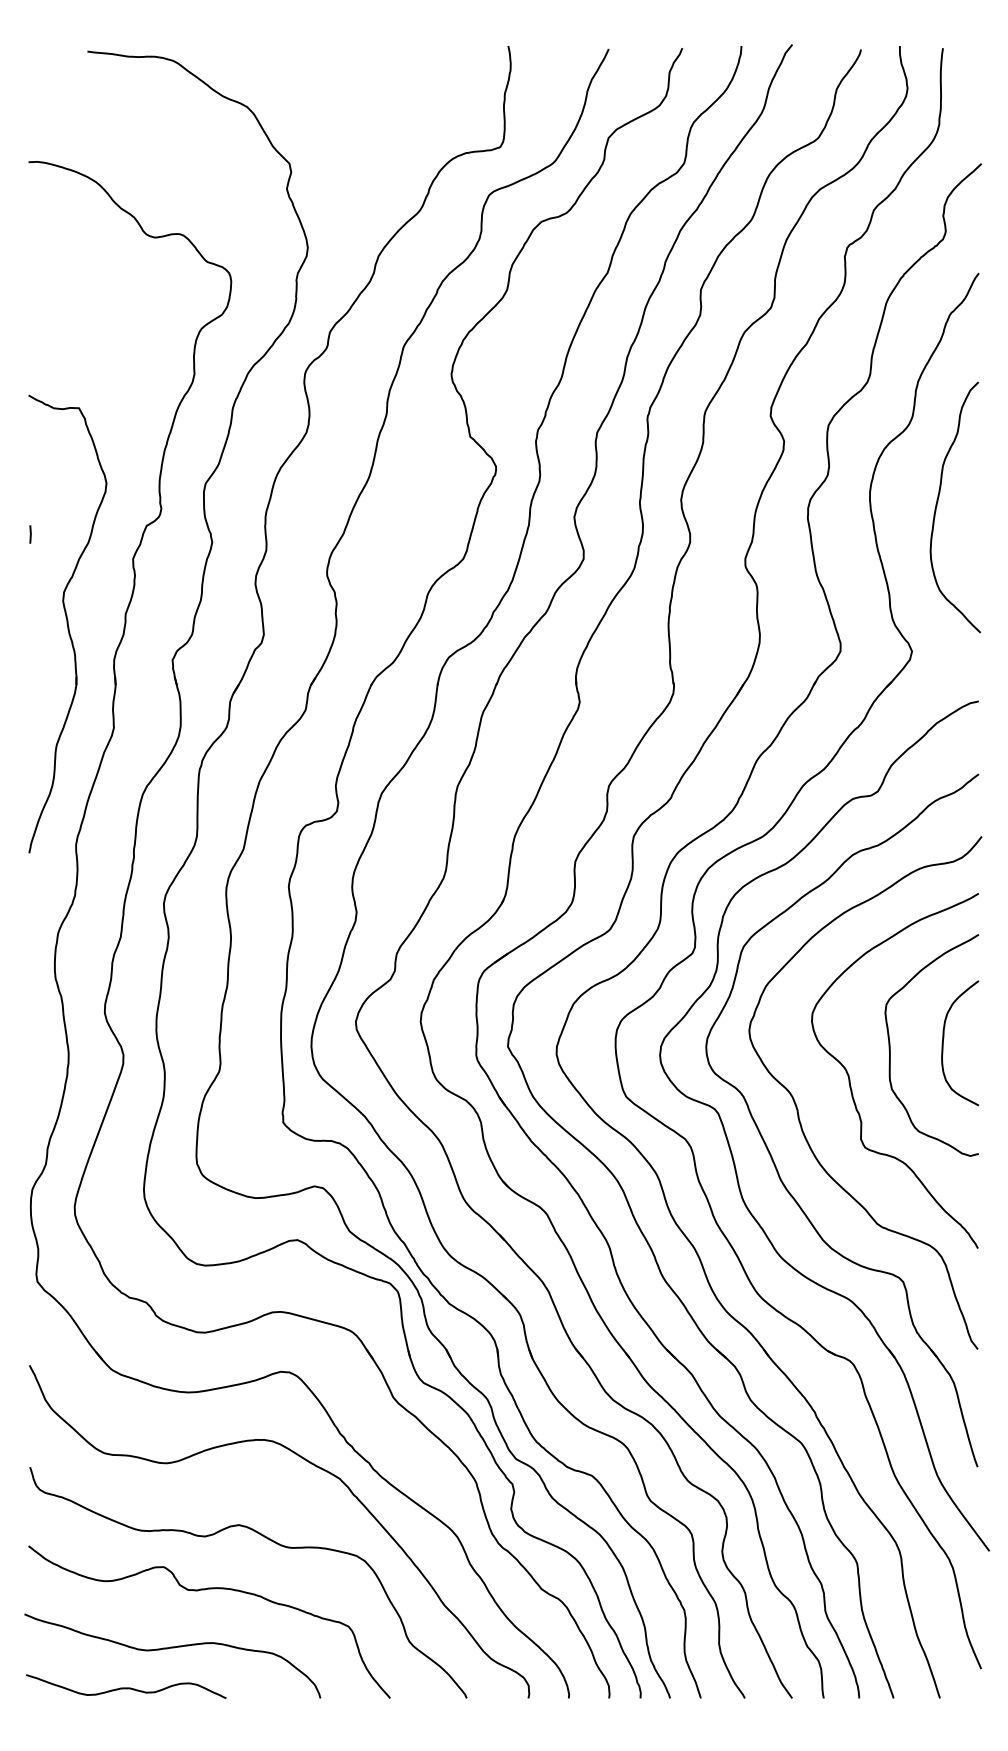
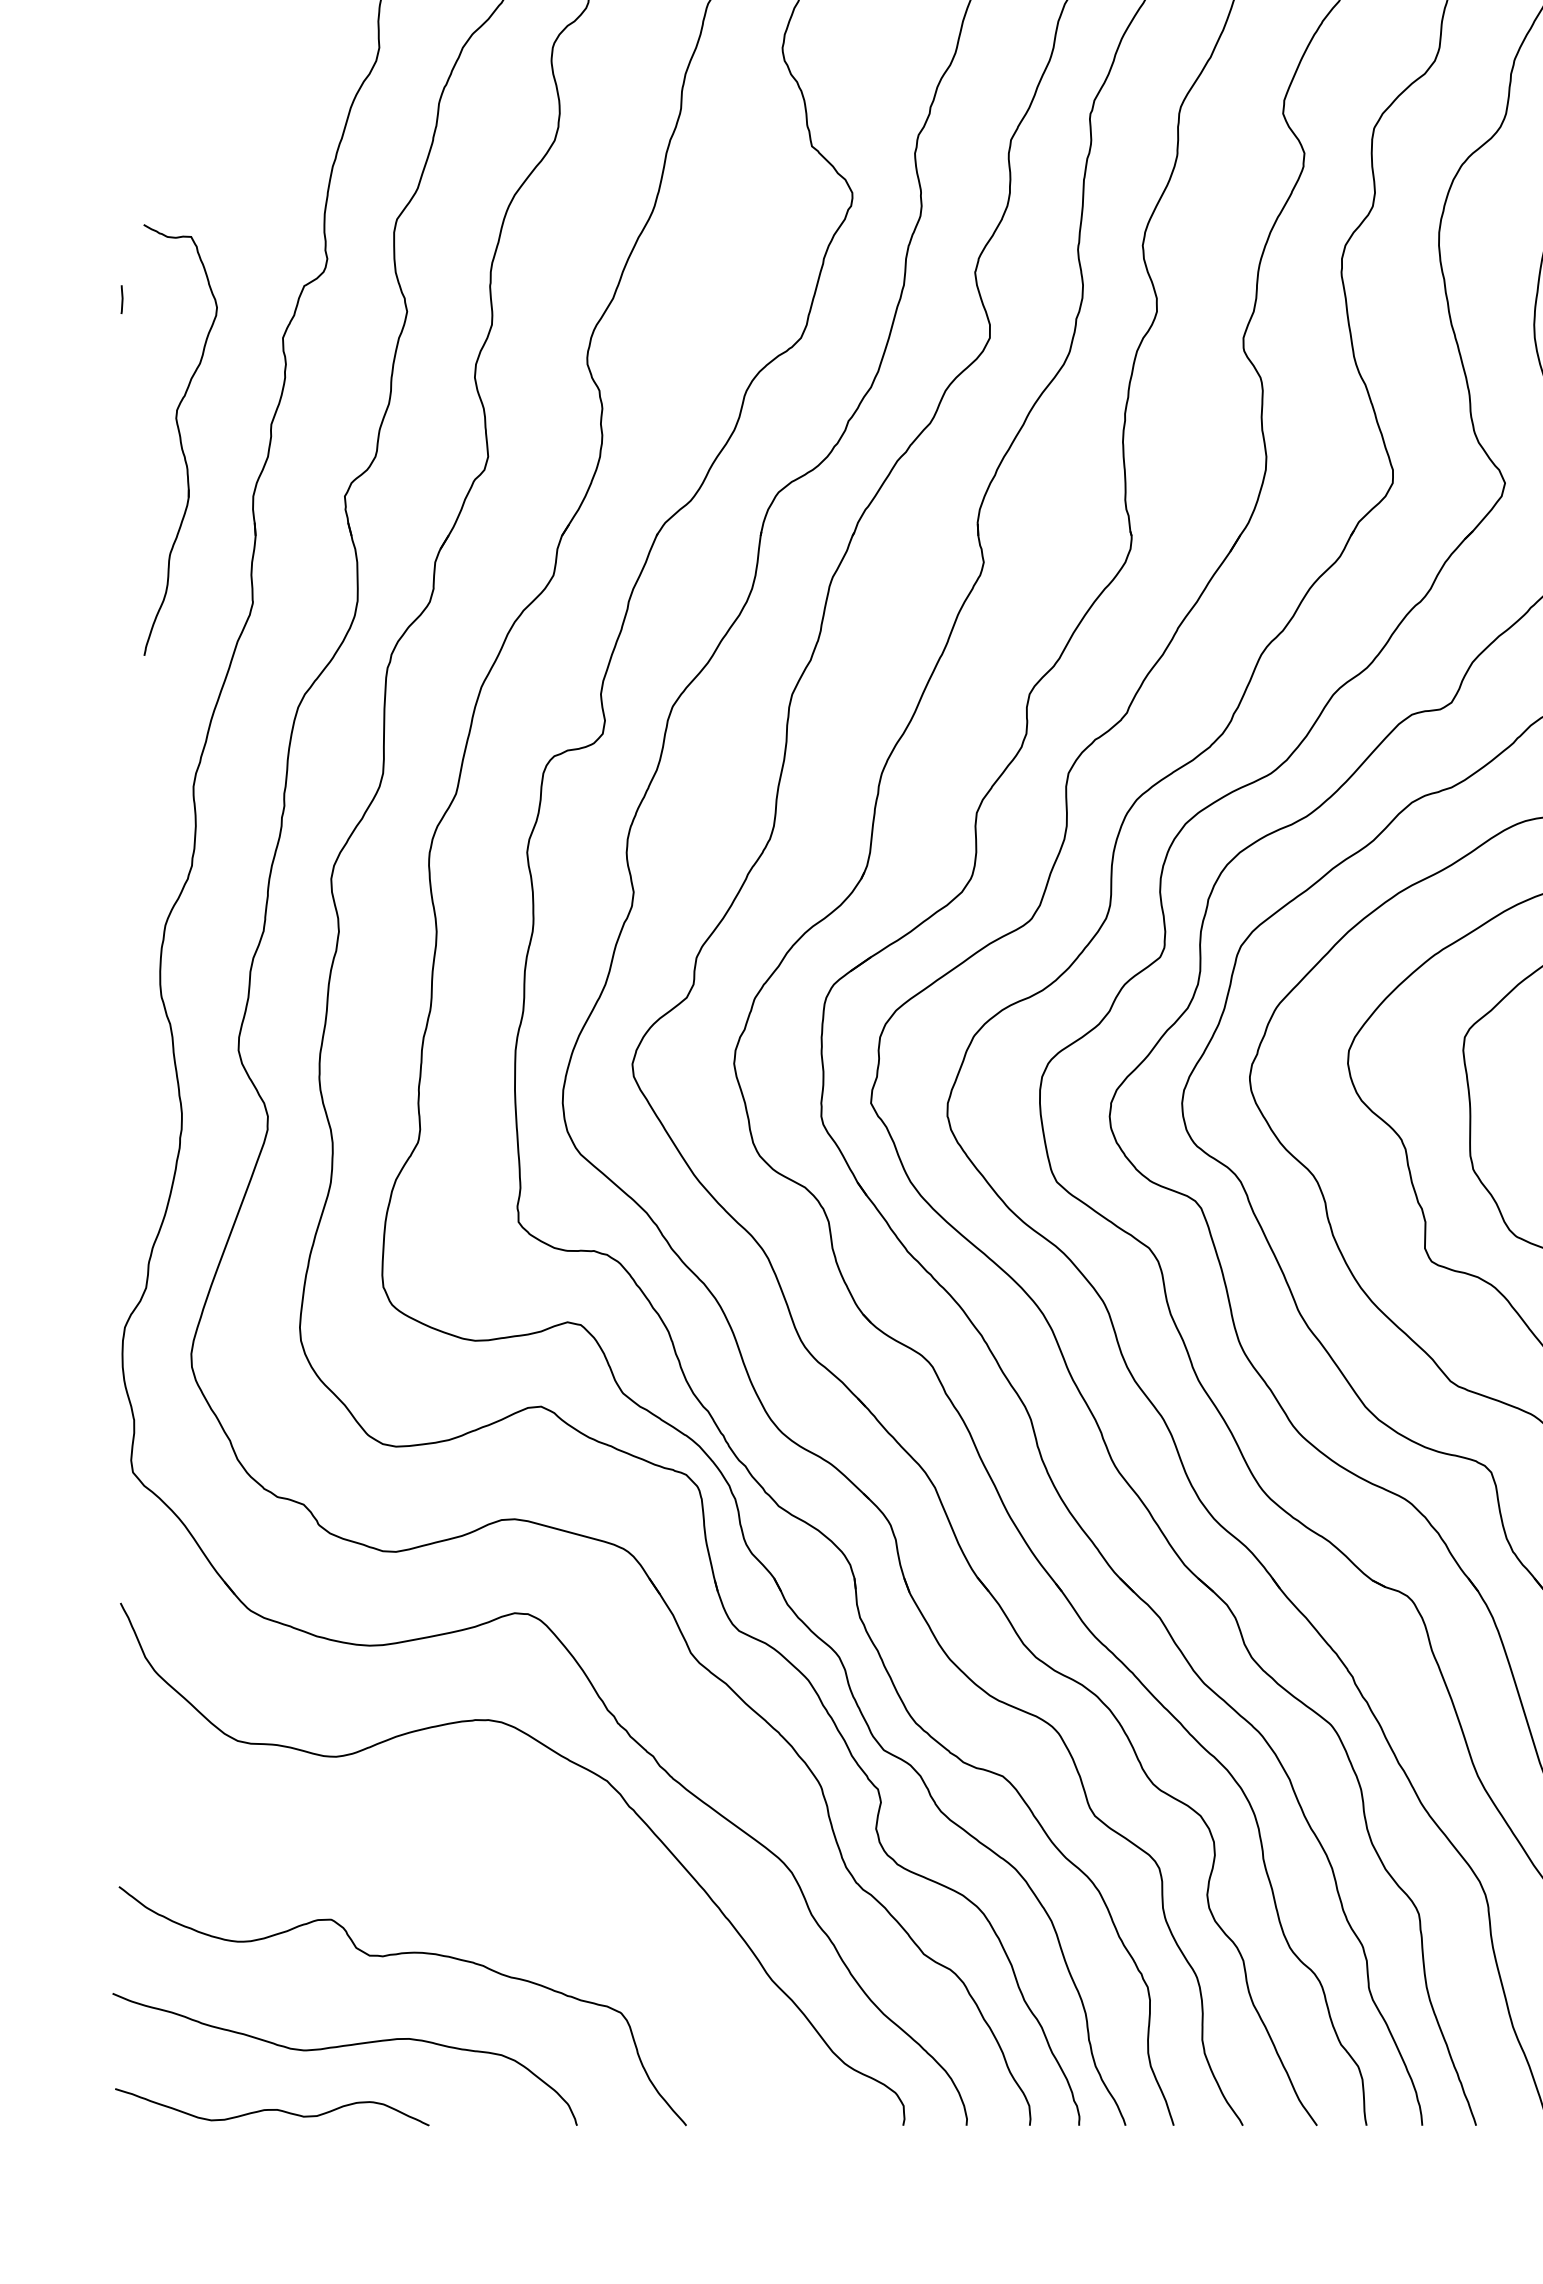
part: (67, 623) -> (180, 439), size x0.6
curve: (269, 1540) -> (496, 1877), removed

